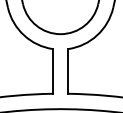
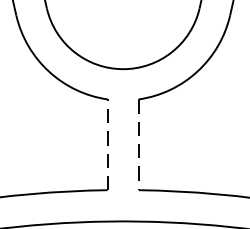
line: (52, 70) -> (106, 142), solid -> dashed
line: (68, 71) -> (139, 144), solid -> dashed

